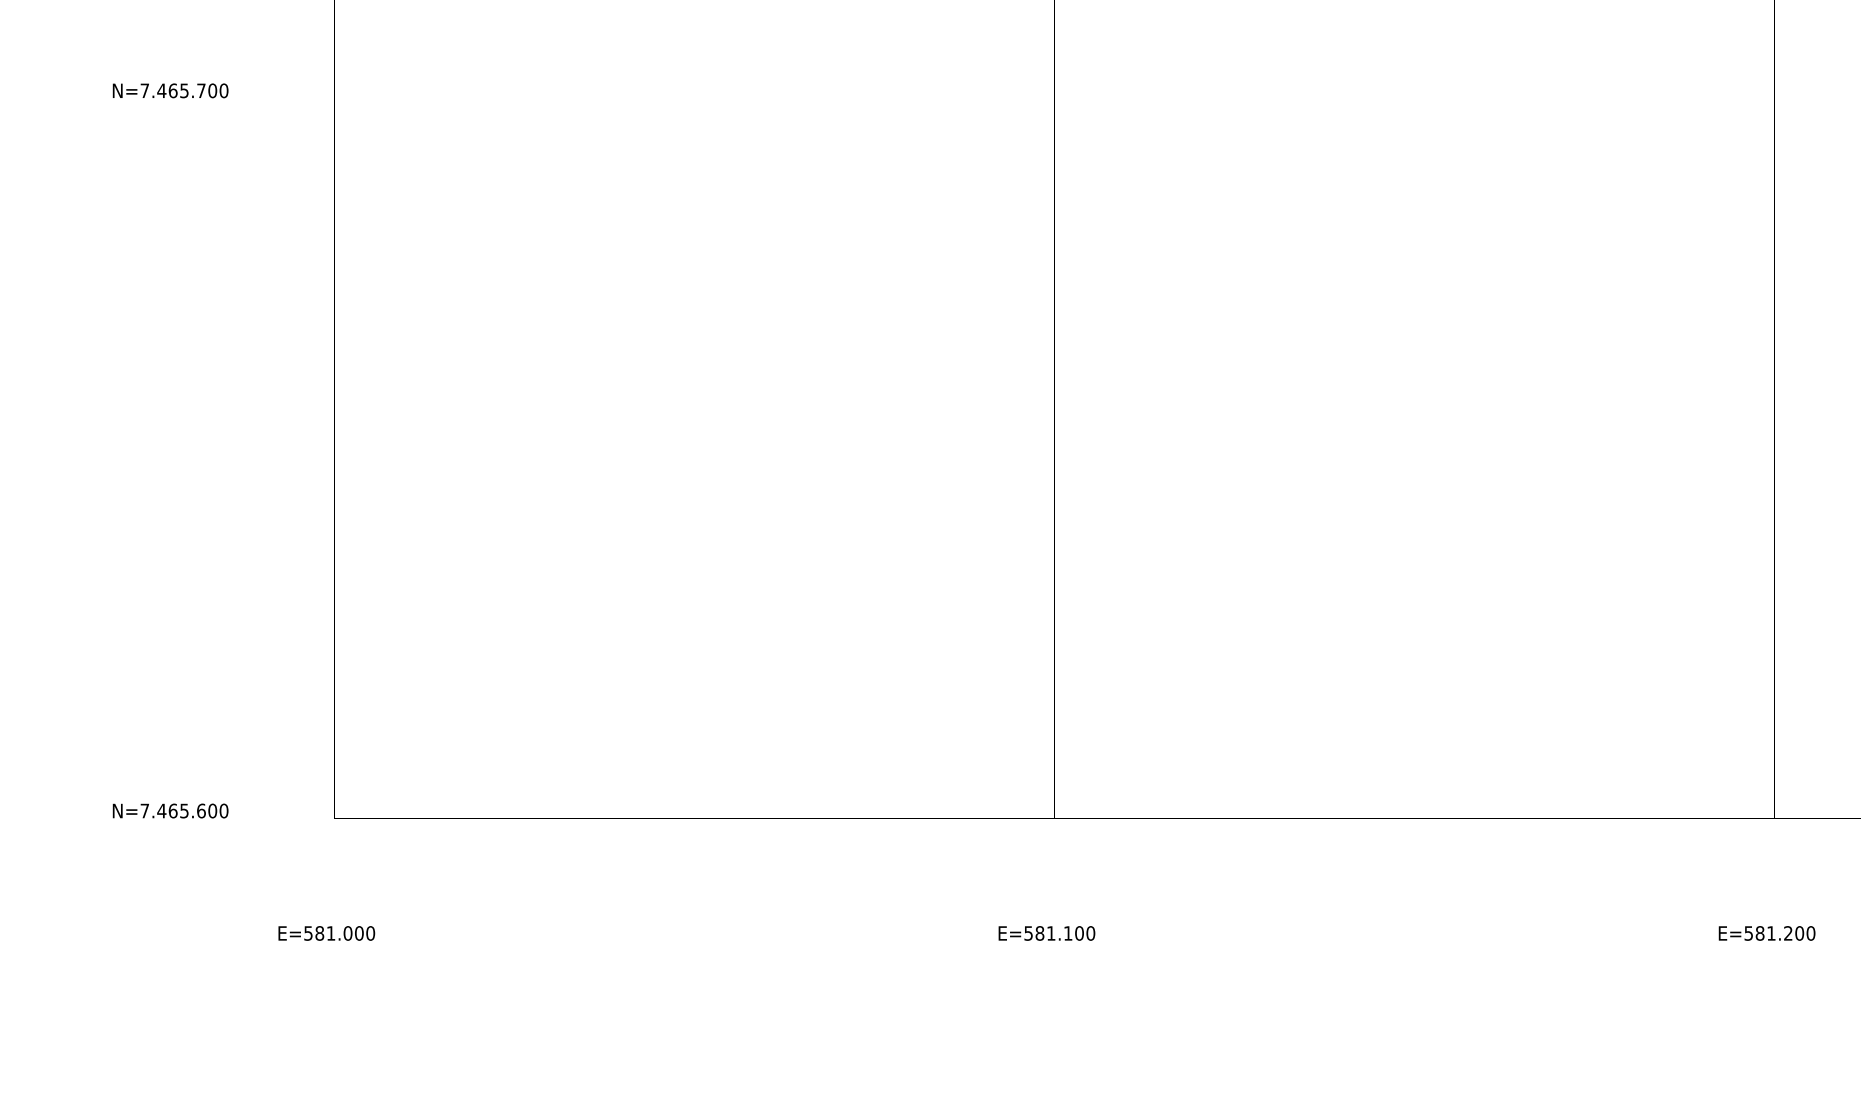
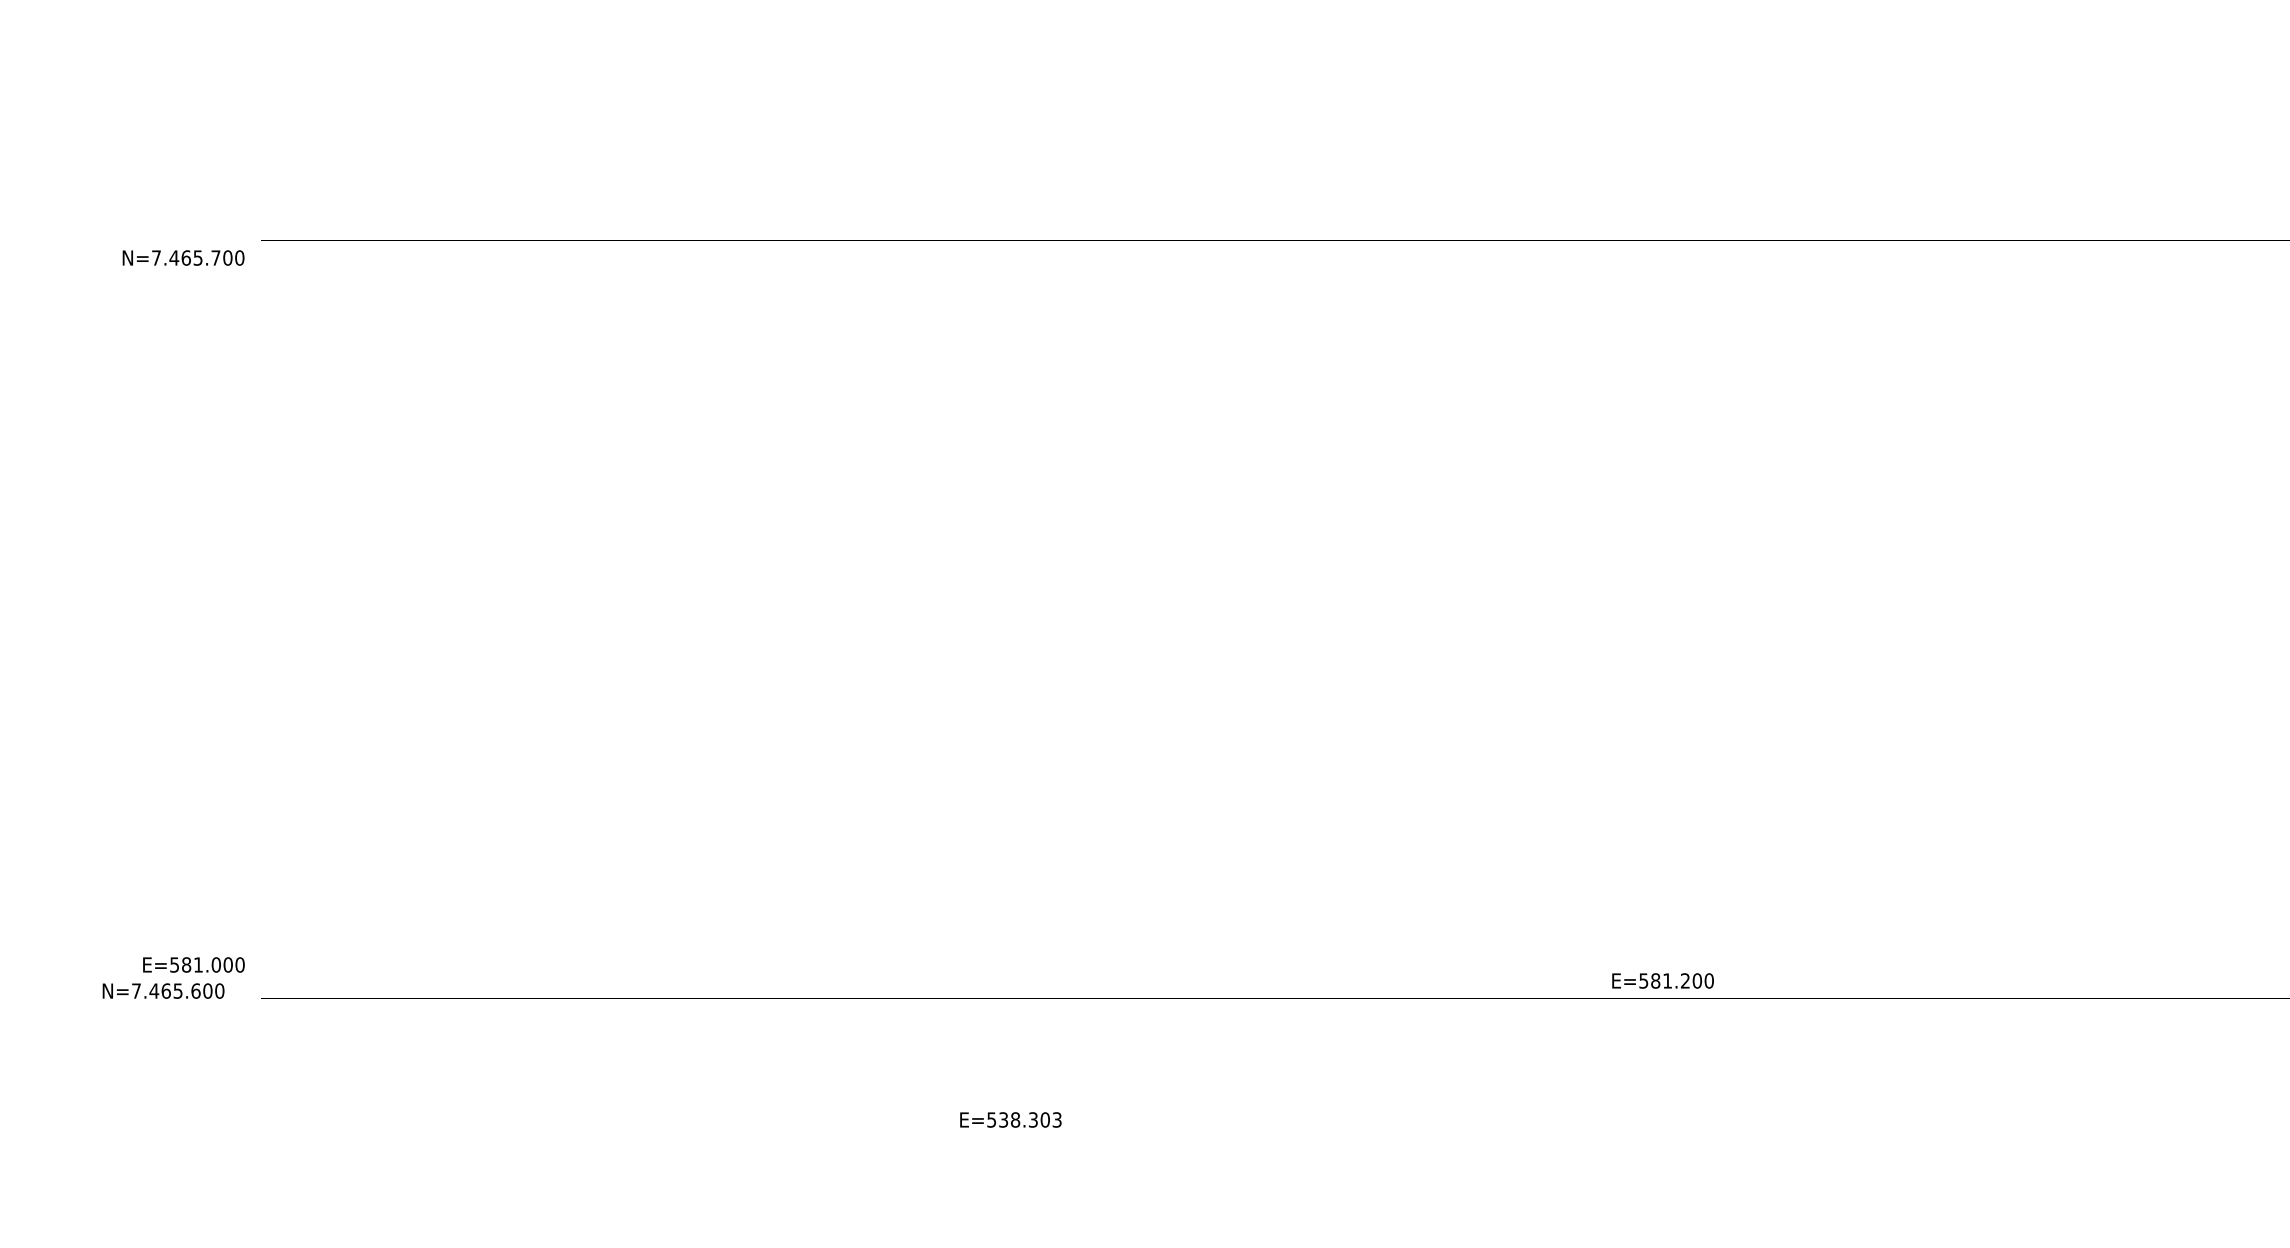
text: (170, 90) -> (183, 257), moved
text: (170, 810) -> (163, 990), moved
text: (326, 933) -> (193, 964), moved
text: (1065, 933) -> (1030, 1119), E=581.100 -> E=538.303
text: (1766, 933) -> (1662, 980), moved

